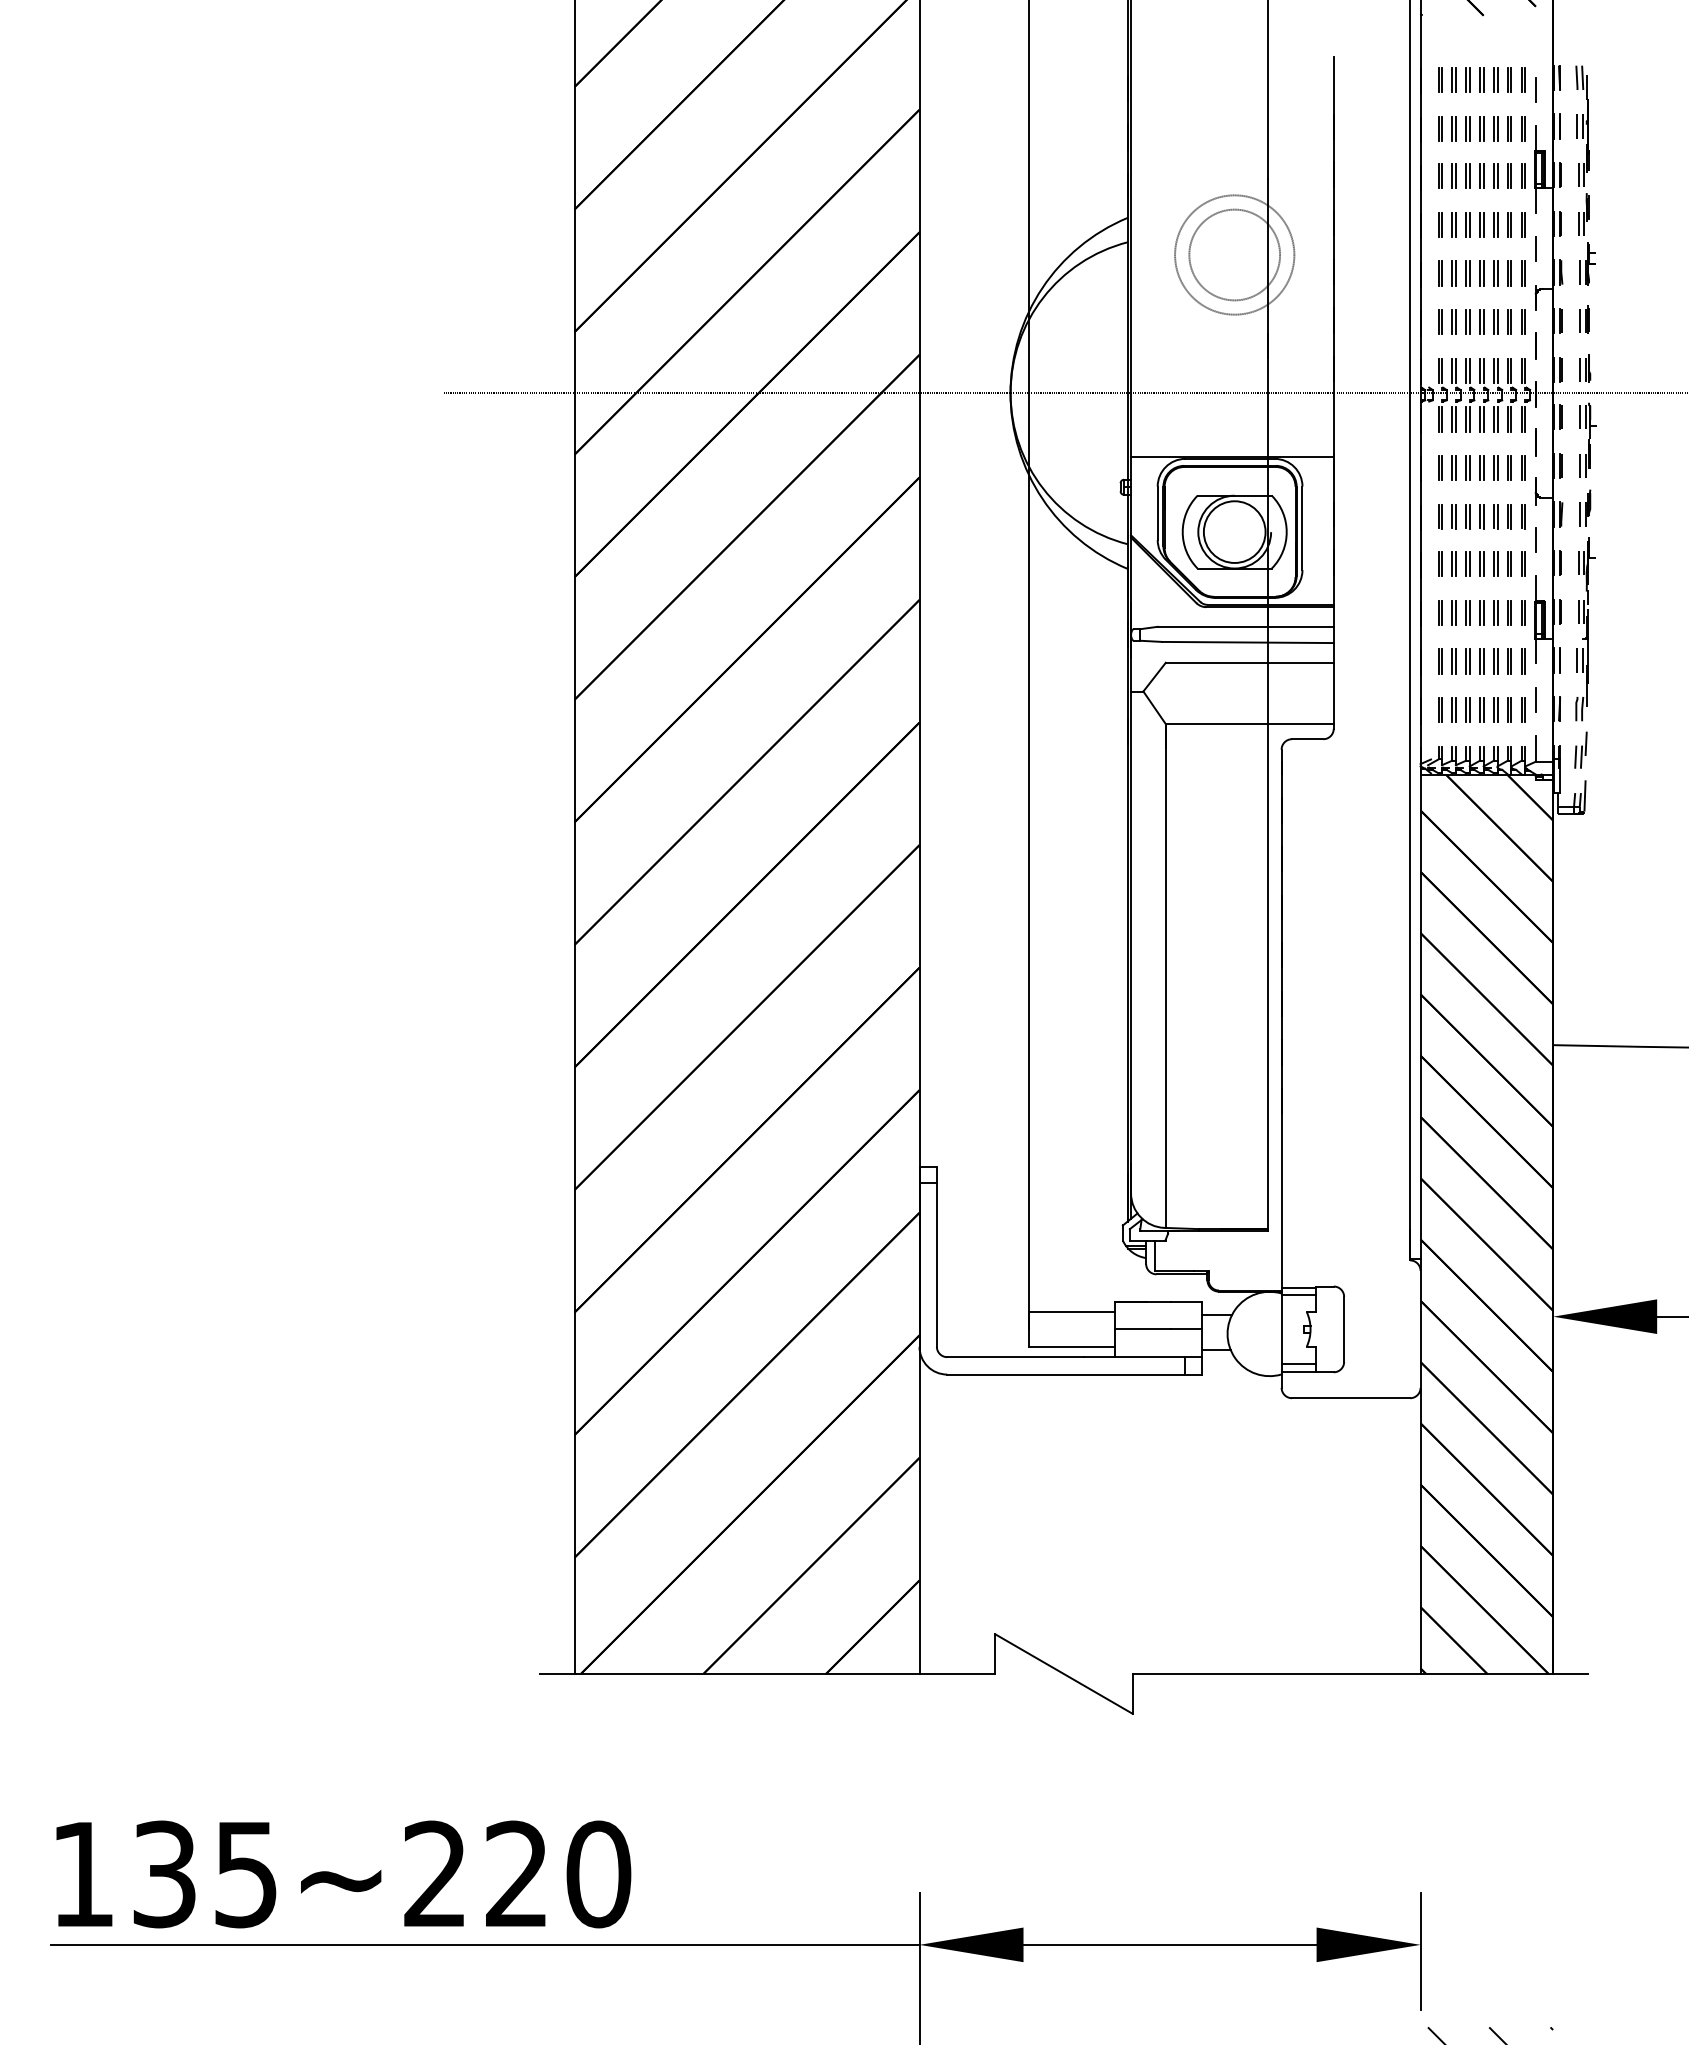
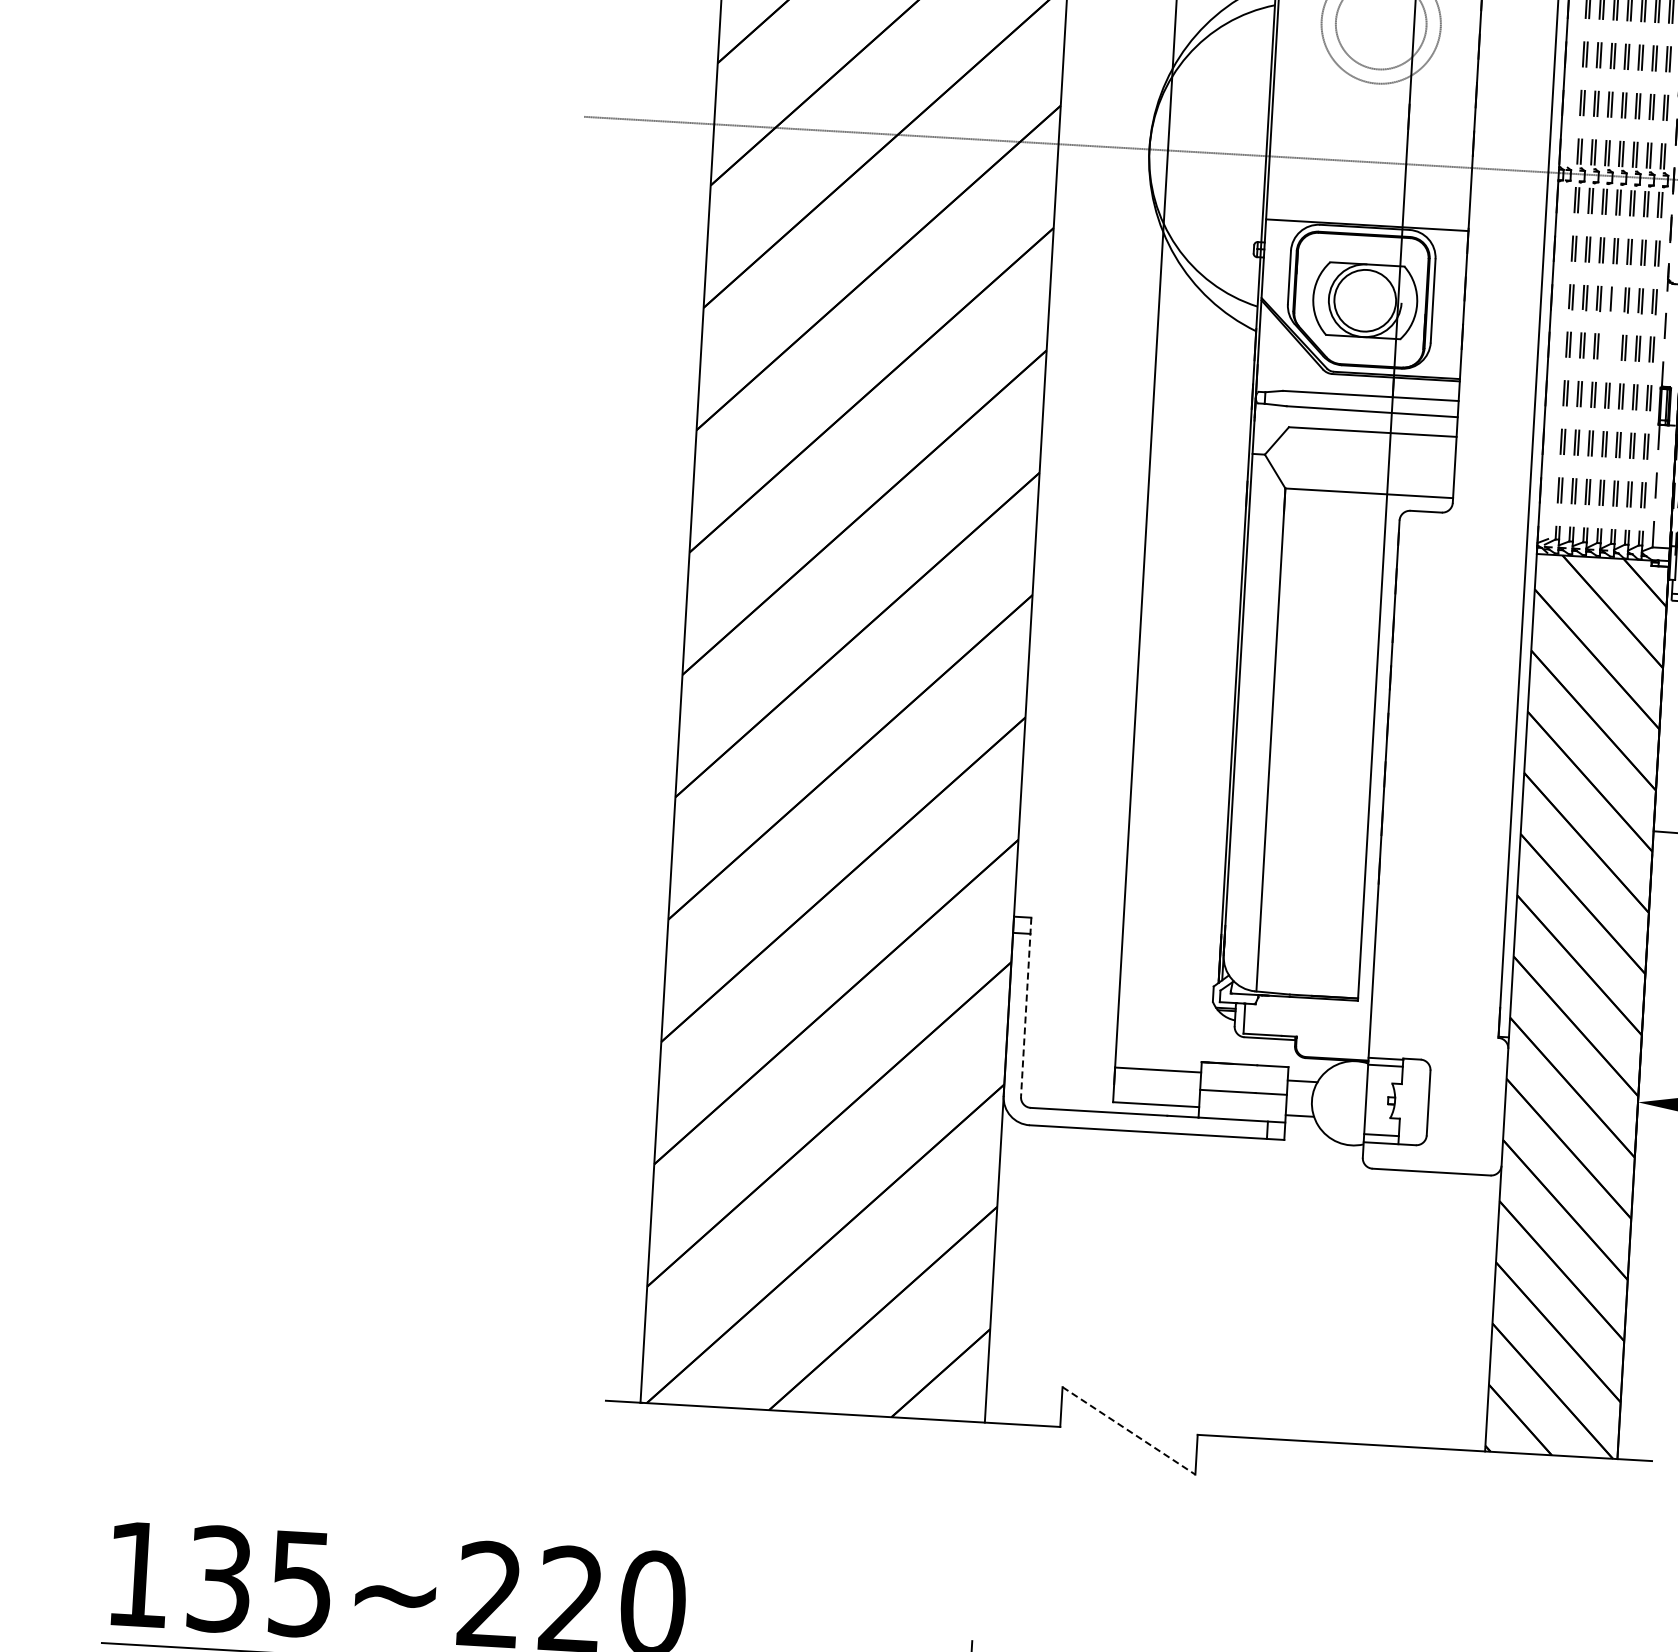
line: (1483, 516) -> (1614, 299), removed
part: (1481, 563) -> (1609, 346), removed
line: (936, 1257) -> (1025, 1007), solid -> dashed
line: (1063, 1673) -> (1128, 1430), solid -> dashed

